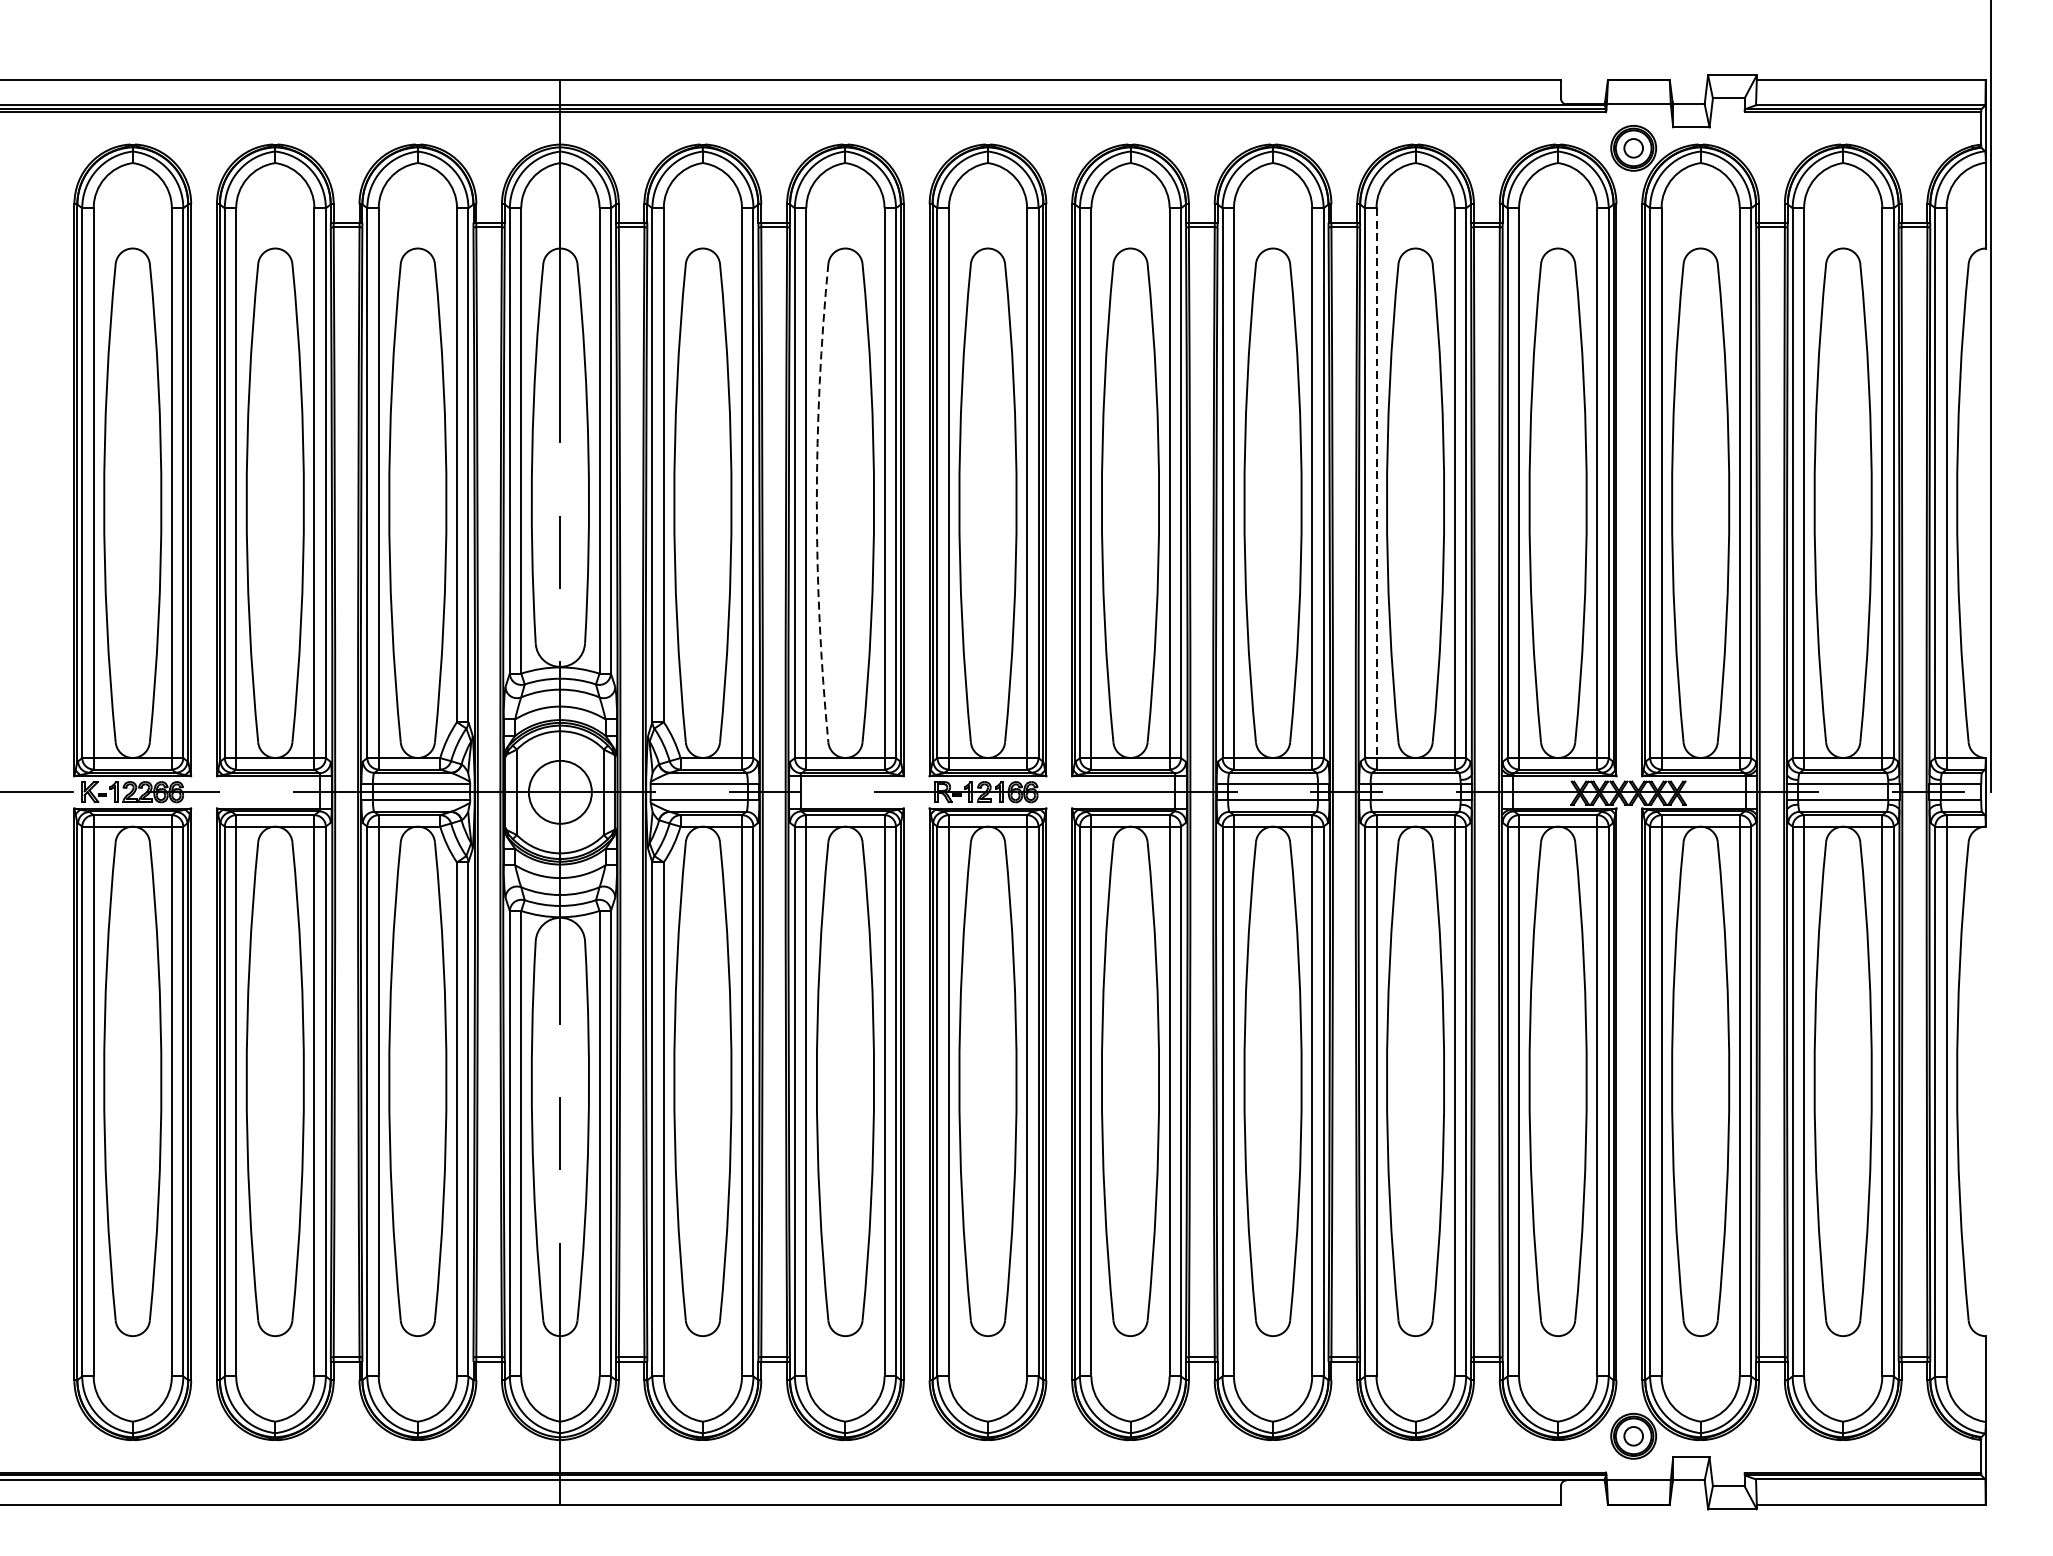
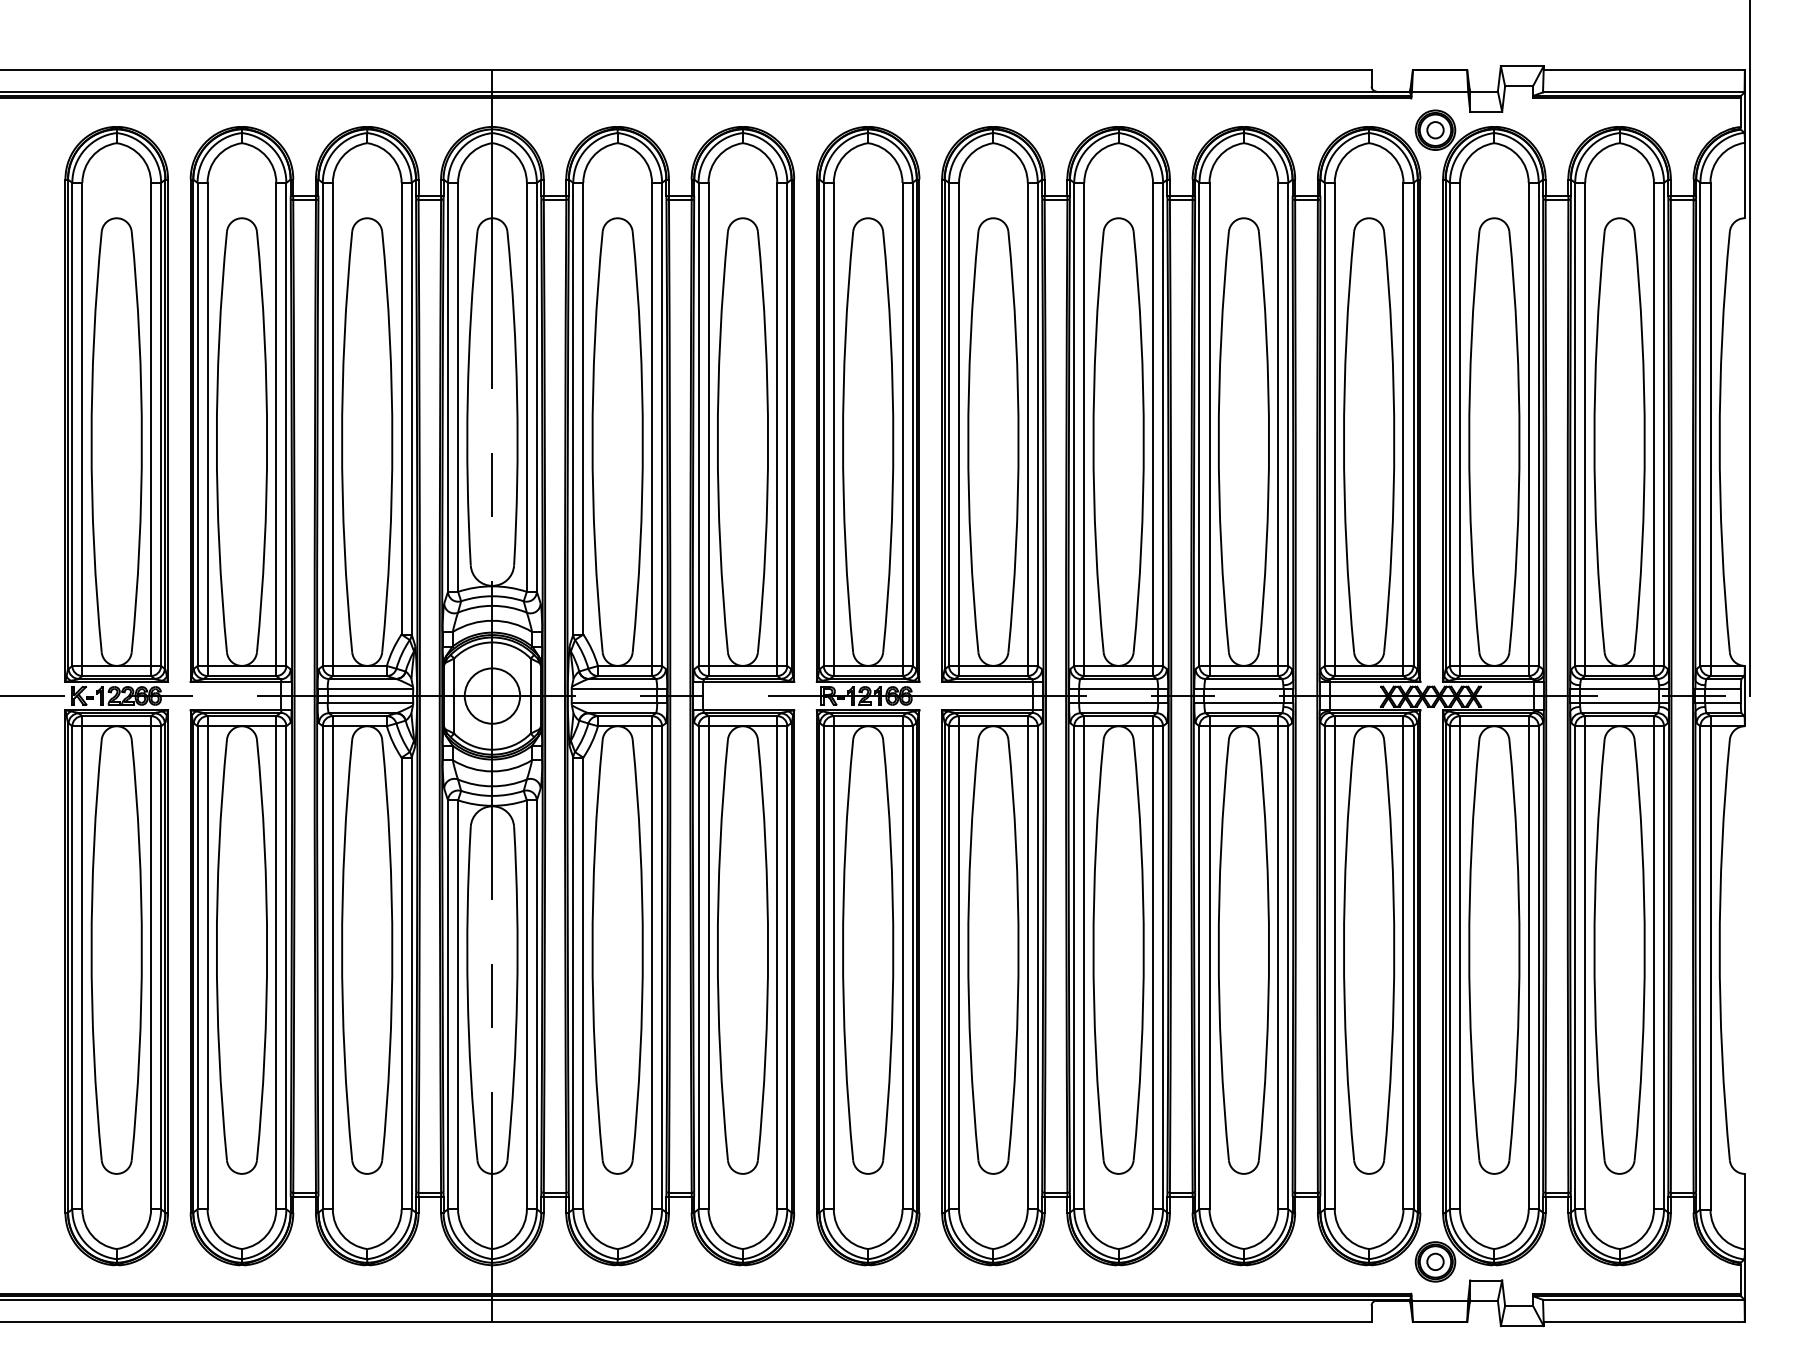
line: (1376, 483) -> (1209, 424), dashed -> solid
arc: (816, 503) -> (717, 442), dashed -> solid

